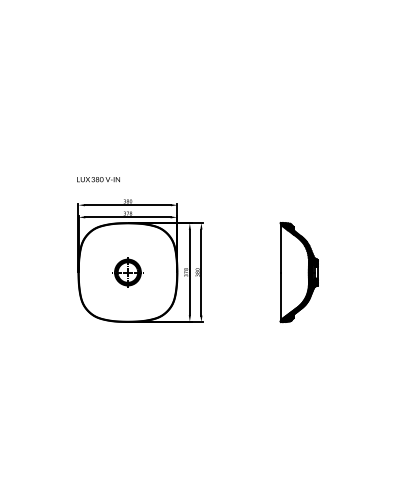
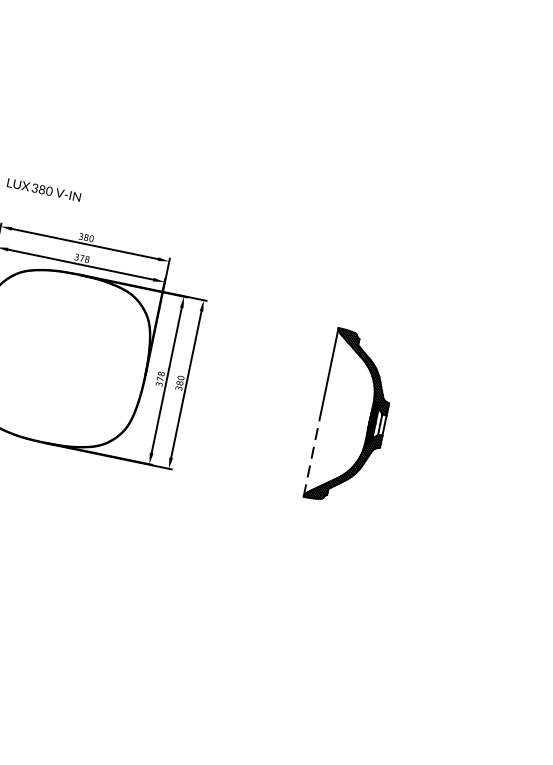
part: (127, 272) -> (60, 358), removed
line: (280, 297) -> (312, 454), solid -> dashed

